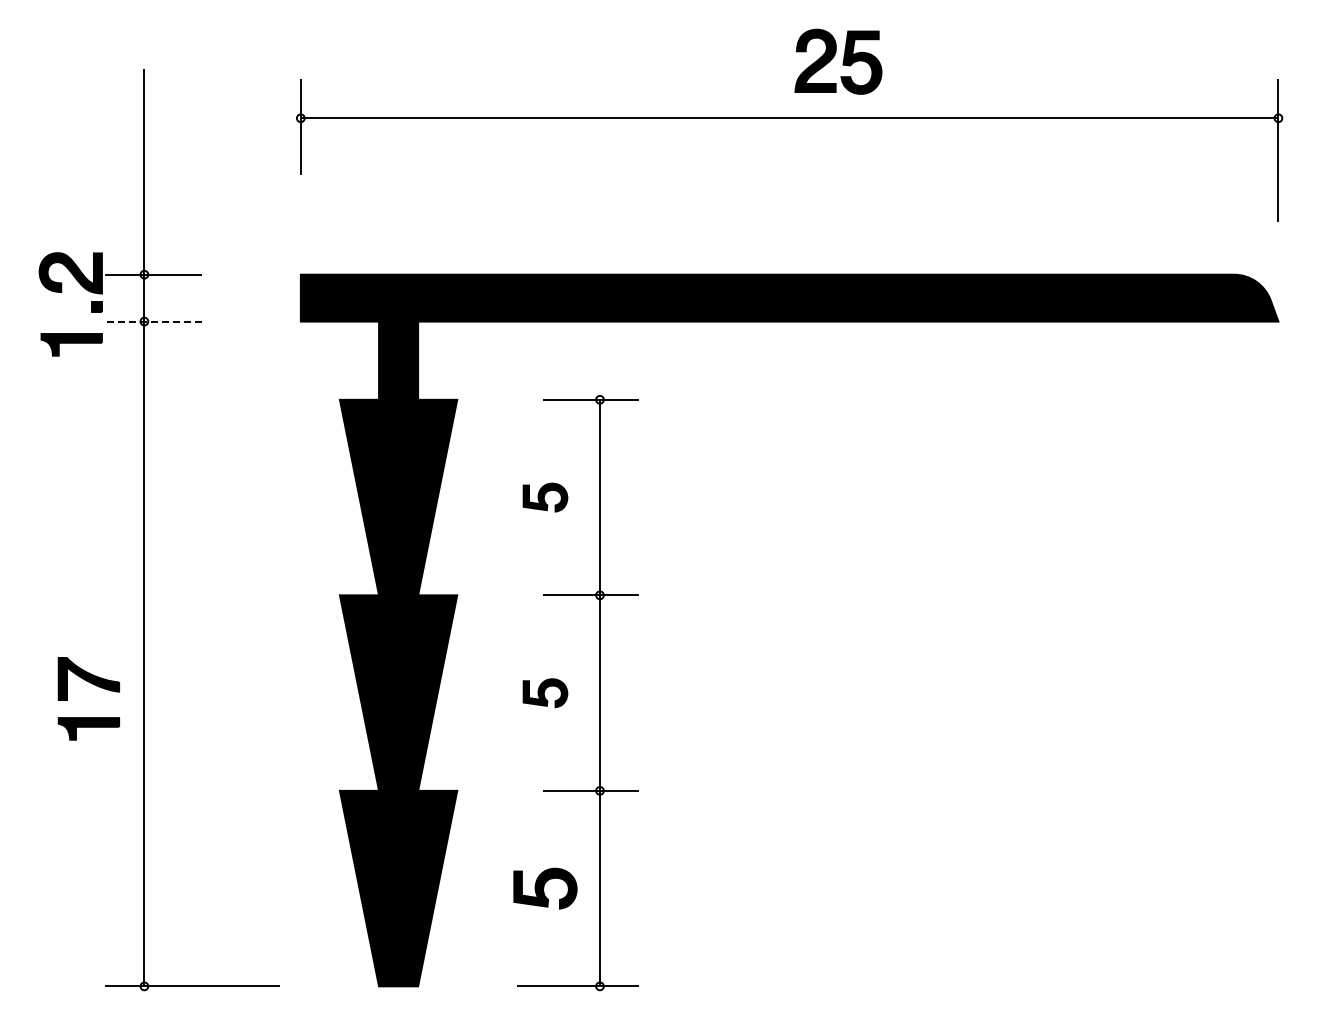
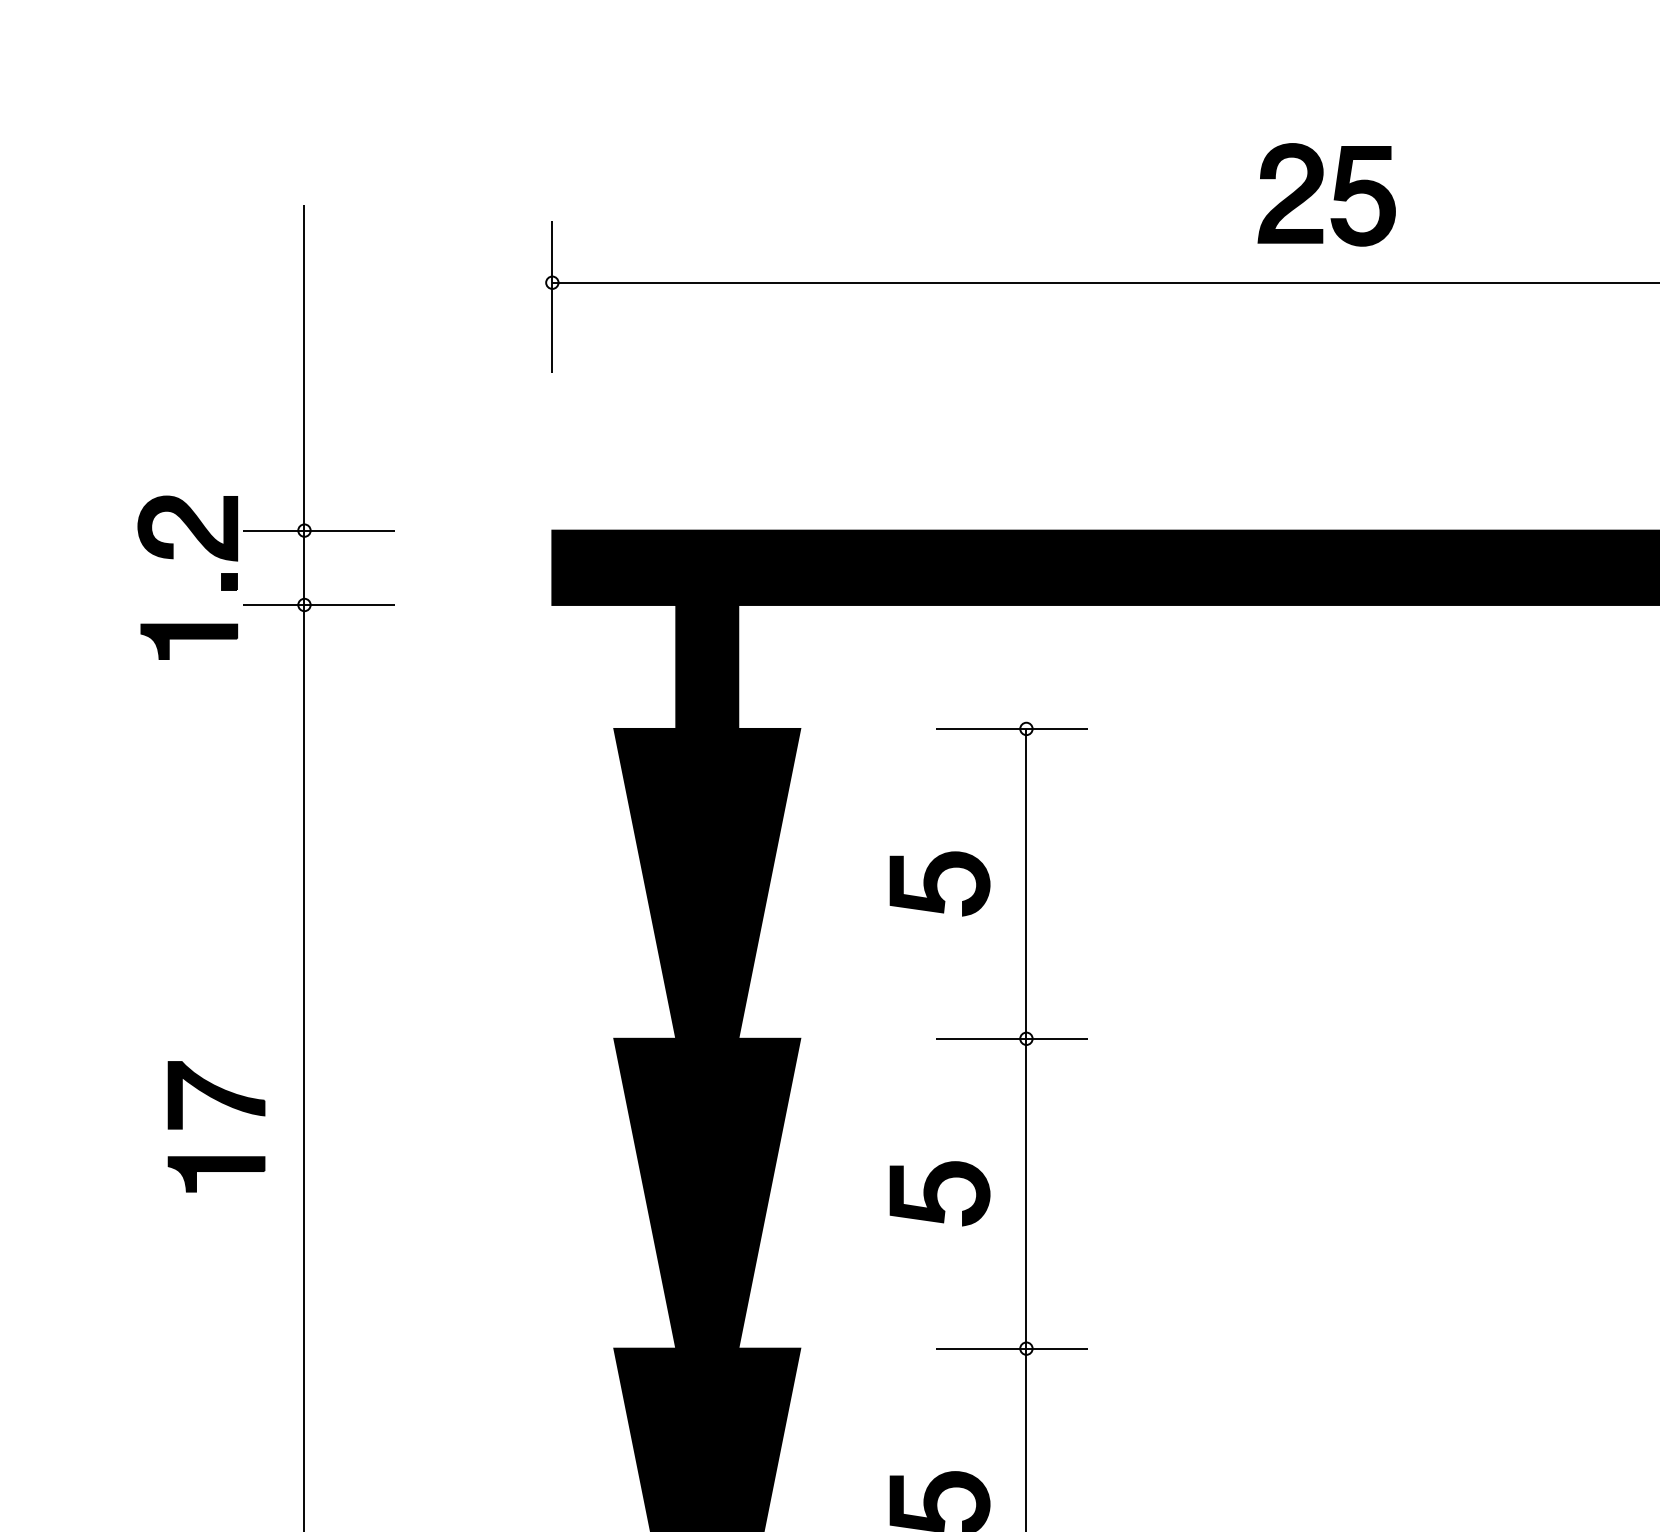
part: (838, 61) -> (1326, 194), moved
line: (152, 321) -> (317, 604), dashed -> solid
part: (545, 497) -> (940, 883), size x1.43
part: (94, 685) -> (225, 1105), moved
part: (545, 693) -> (940, 1194), size x1.43

